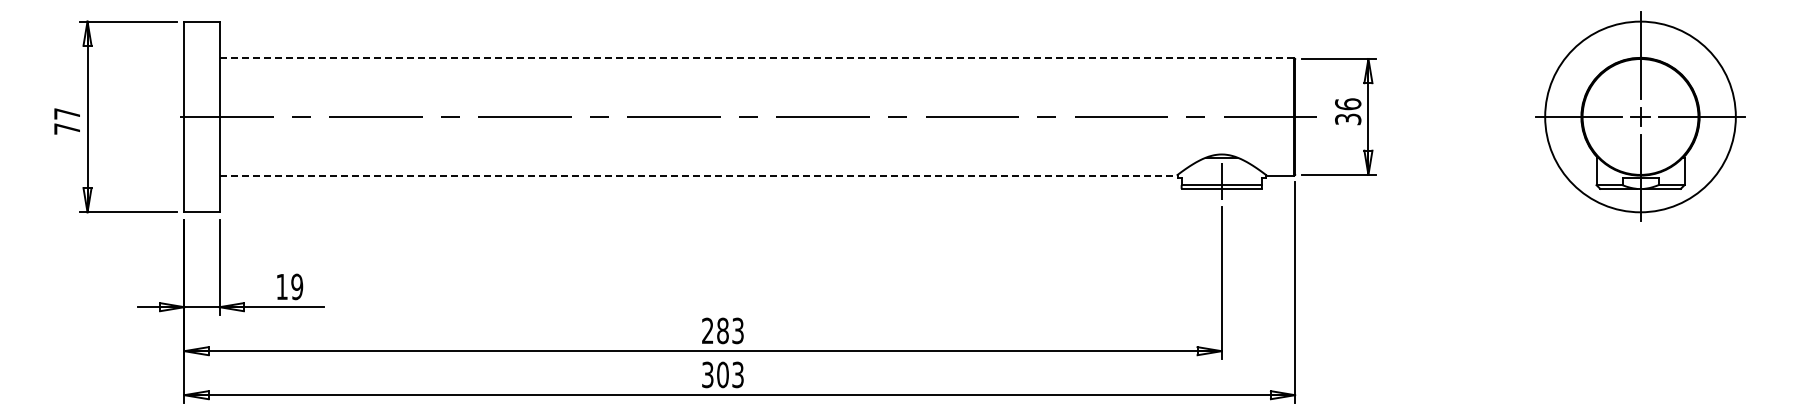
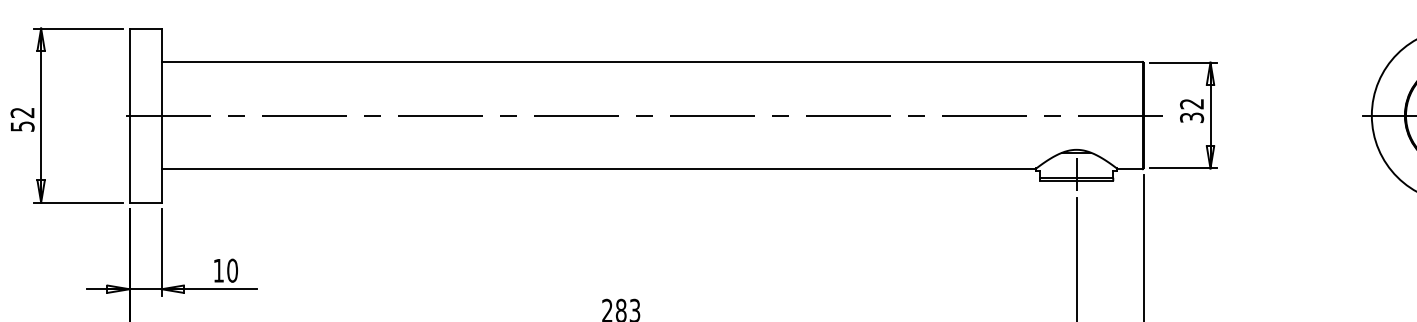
line: (756, 58) -> (651, 62), dashed -> solid
text: (1348, 104) -> (1192, 104), 36 -> 32
text: (67, 121) -> (22, 119), 77 -> 52
line: (698, 175) -> (598, 169), dashed -> solid
text: (297, 287) -> (232, 271), 19 -> 10

